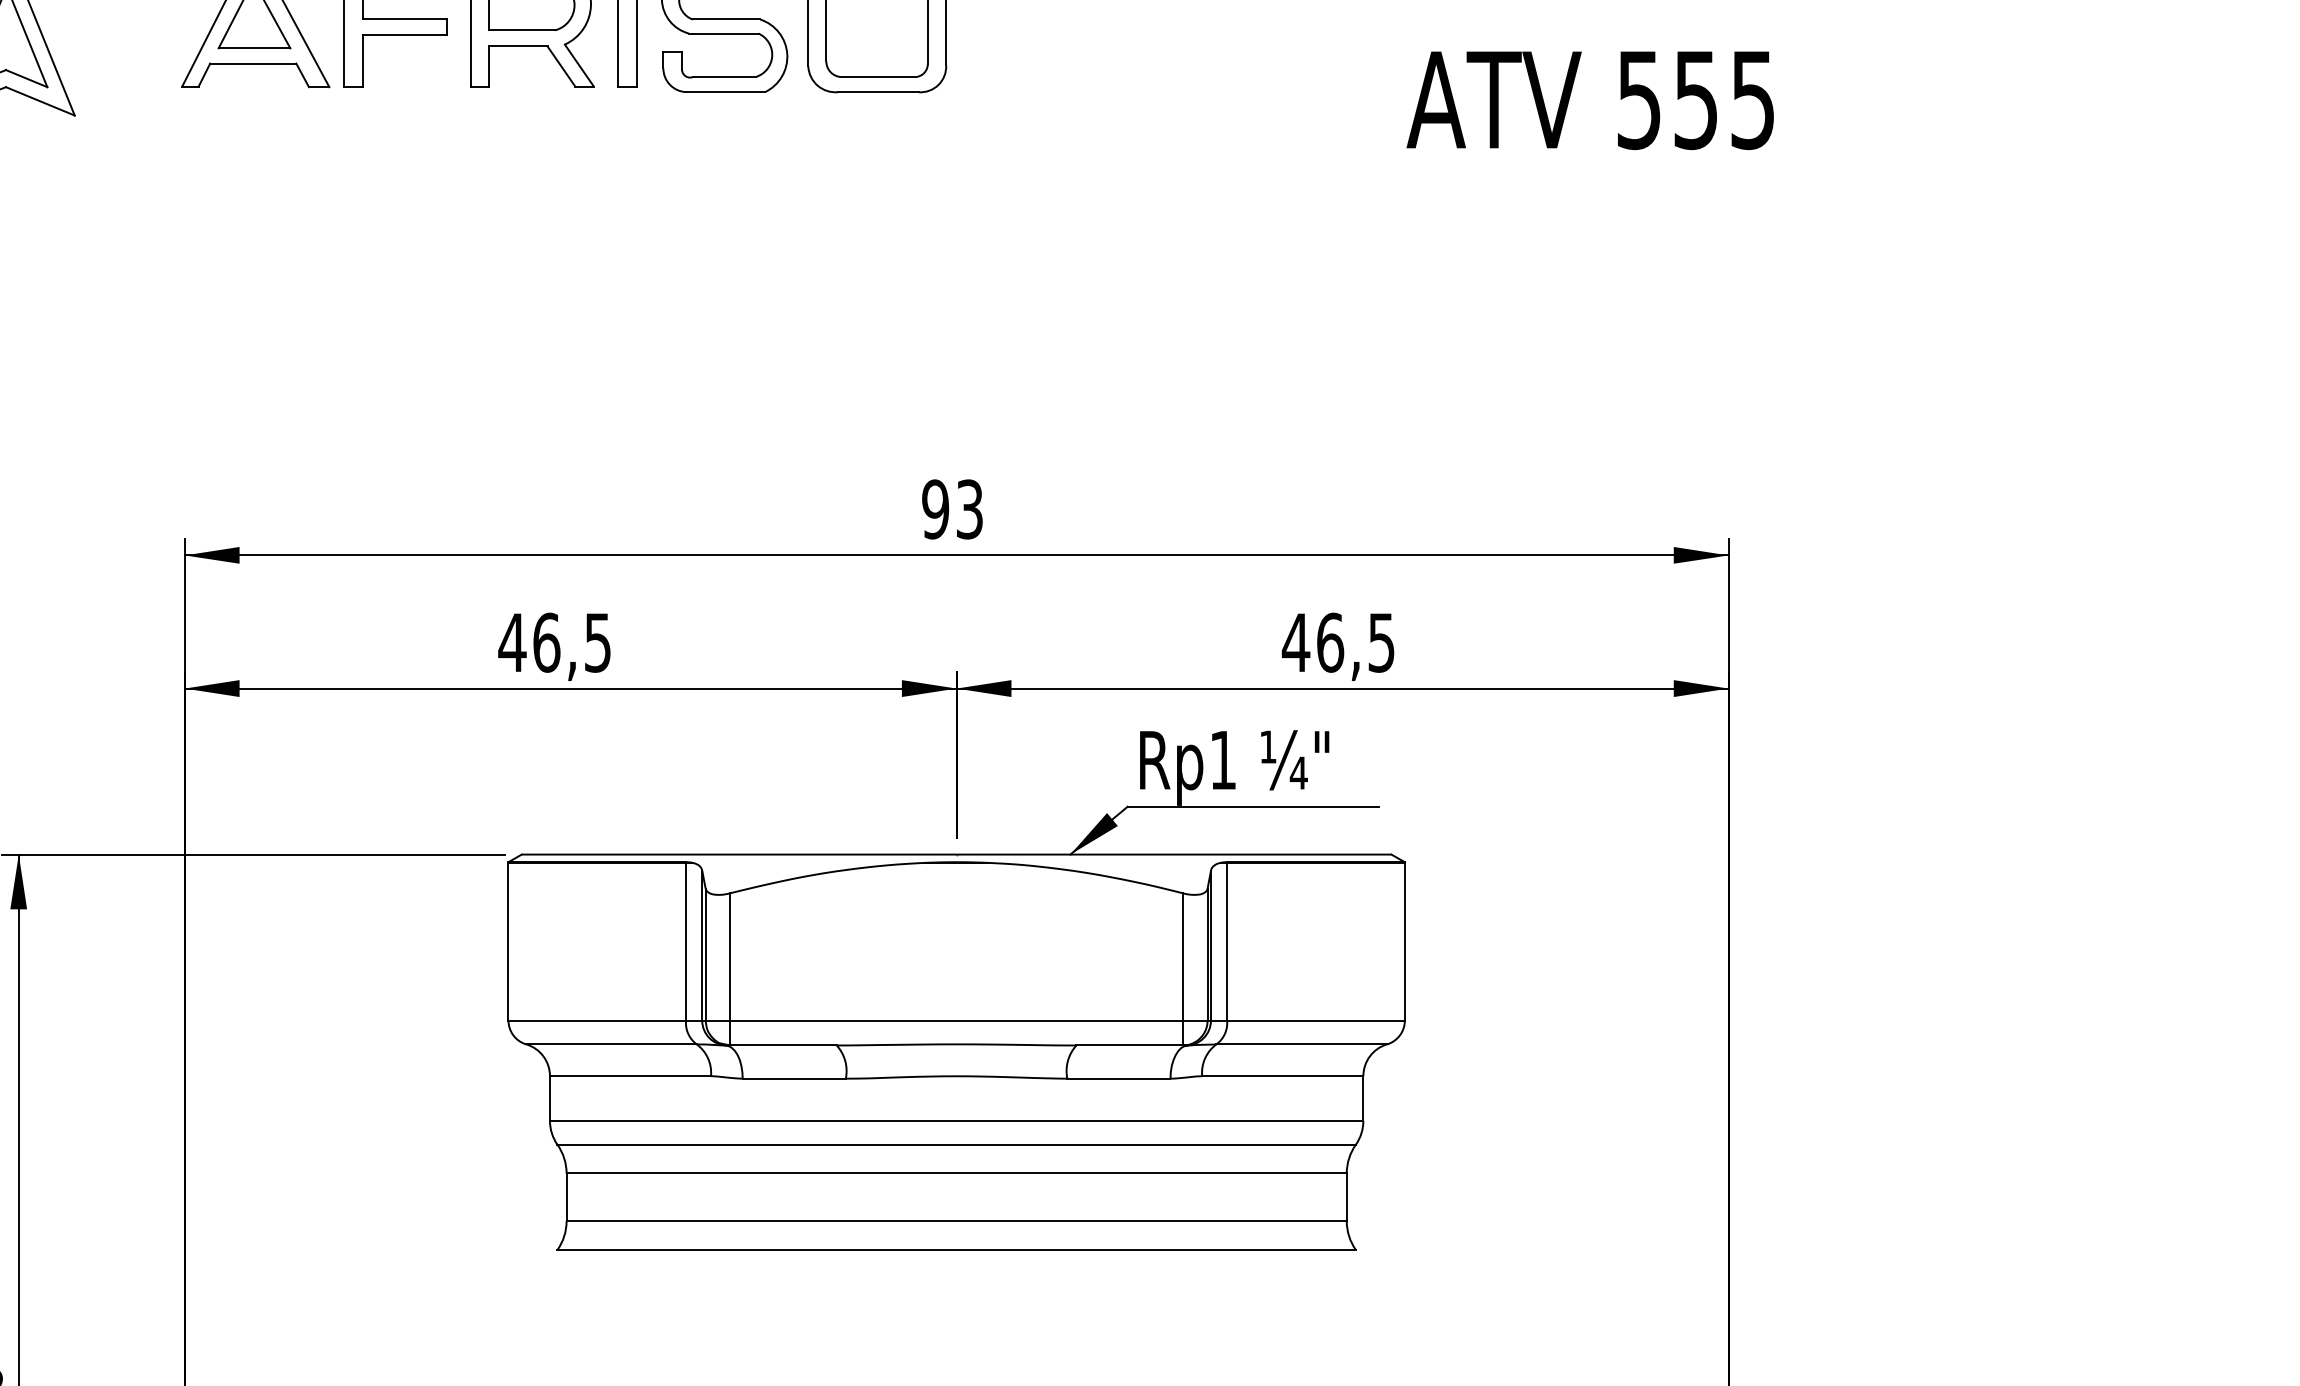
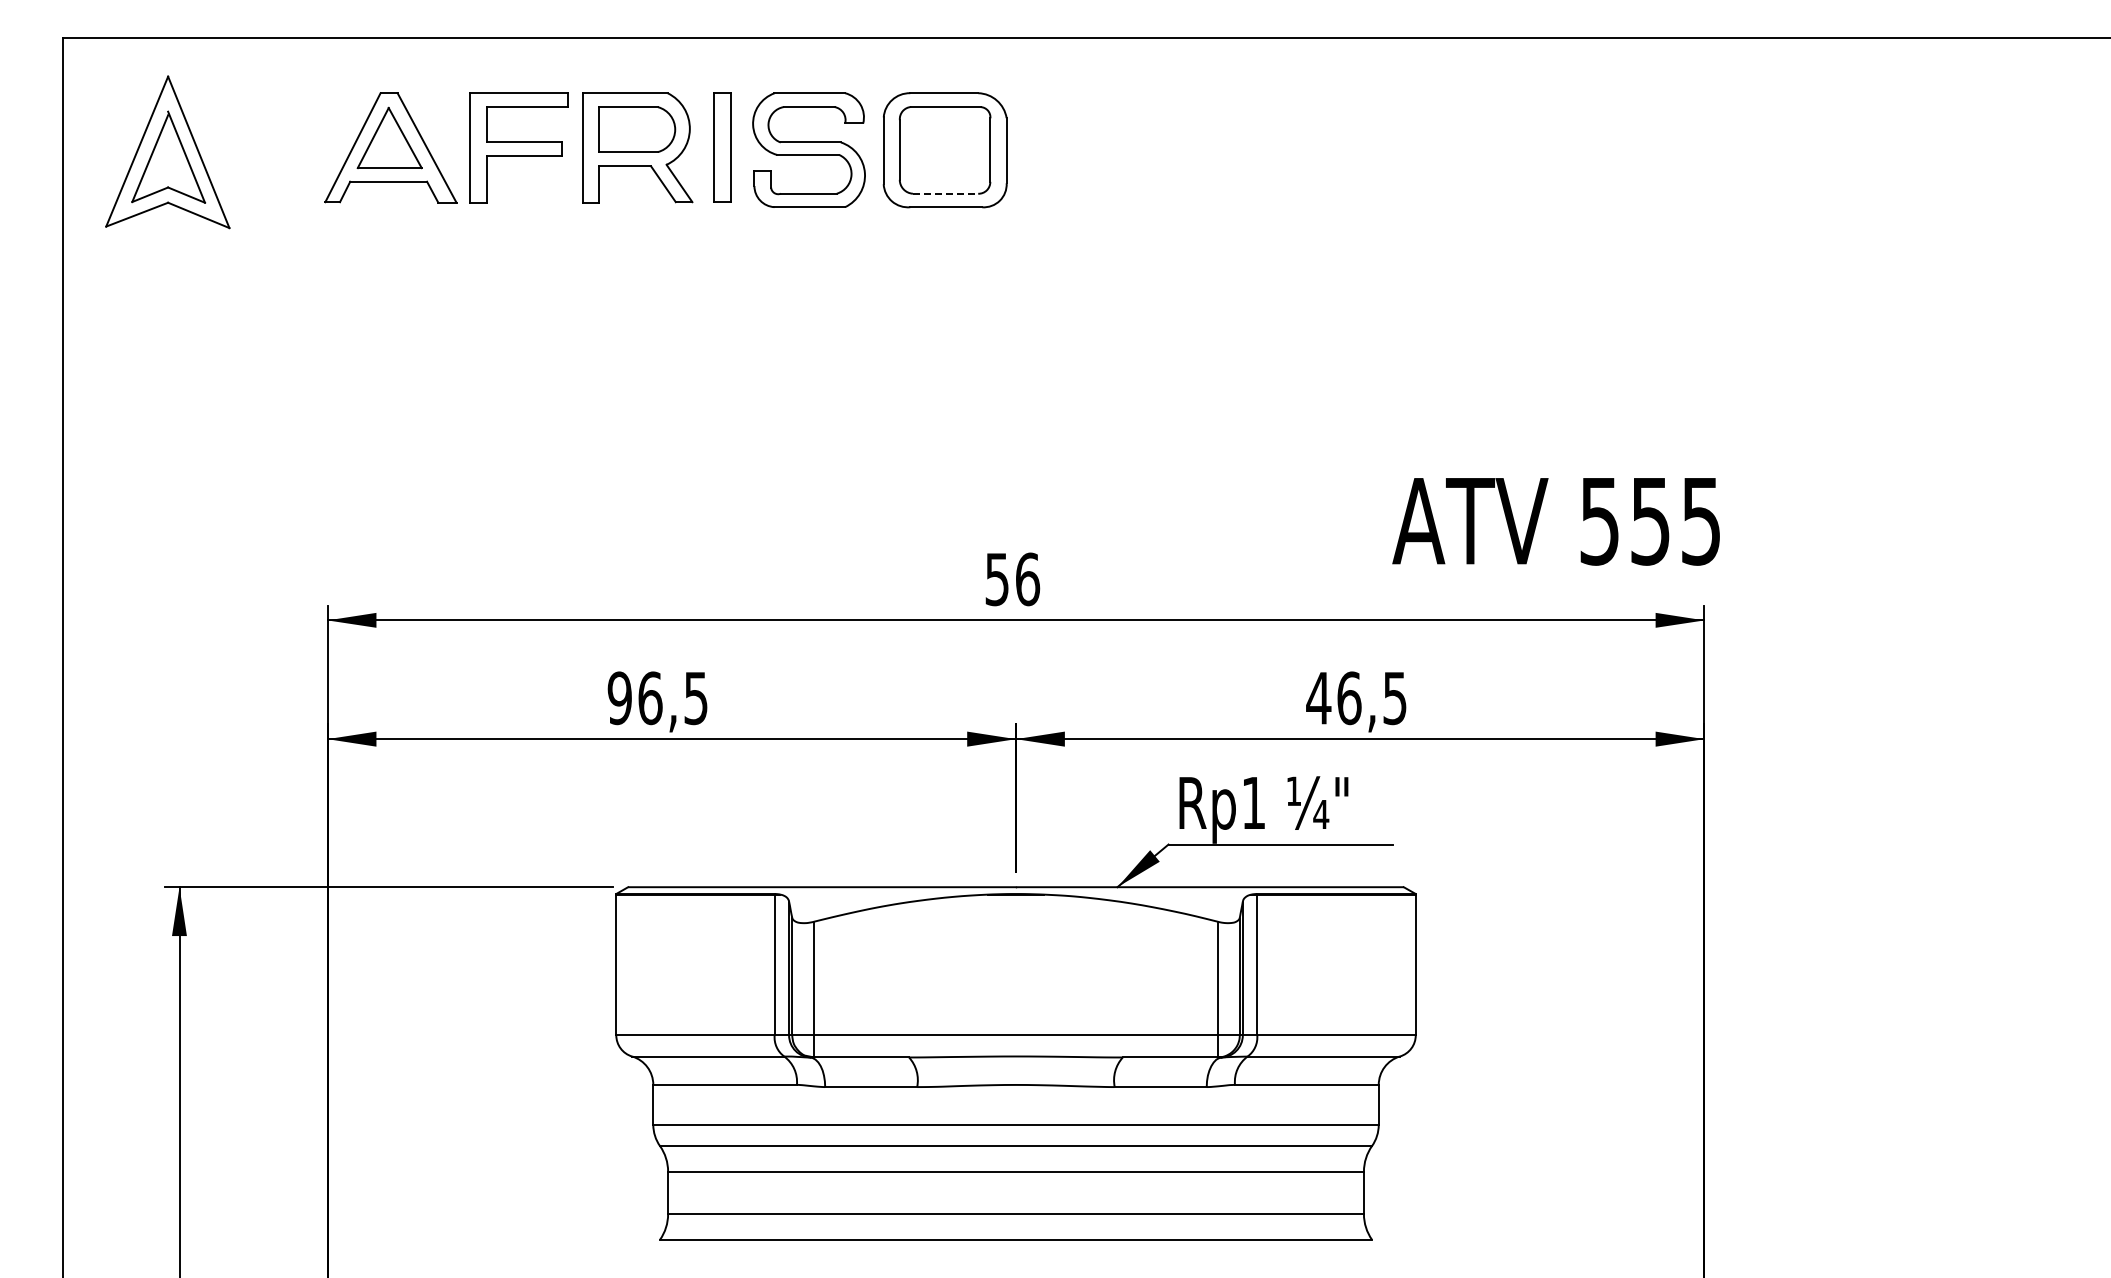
line: (877, 76) -> (945, 193), solid -> dashed
text: (1589, 100) -> (1555, 521), moved
text: (952, 509) -> (1012, 579), 93 -> 56
text: (512, 642) -> (619, 698), 46,5 -> 96,5

